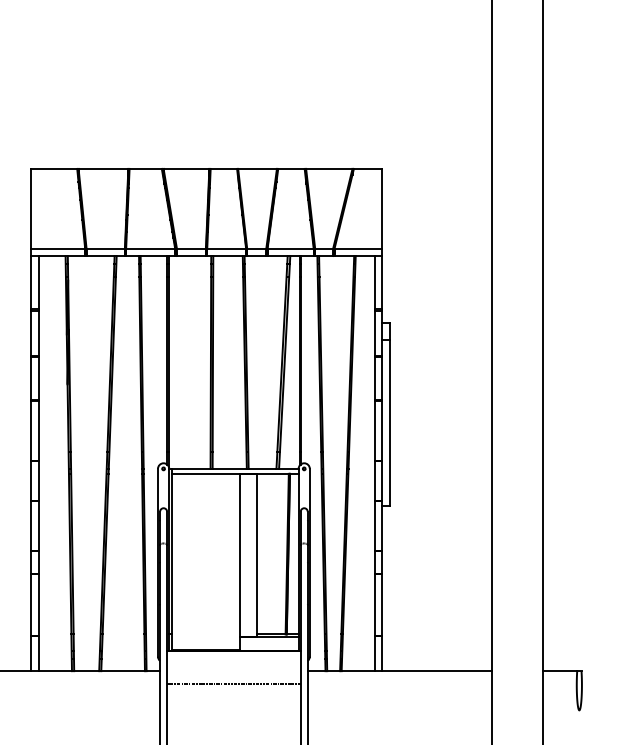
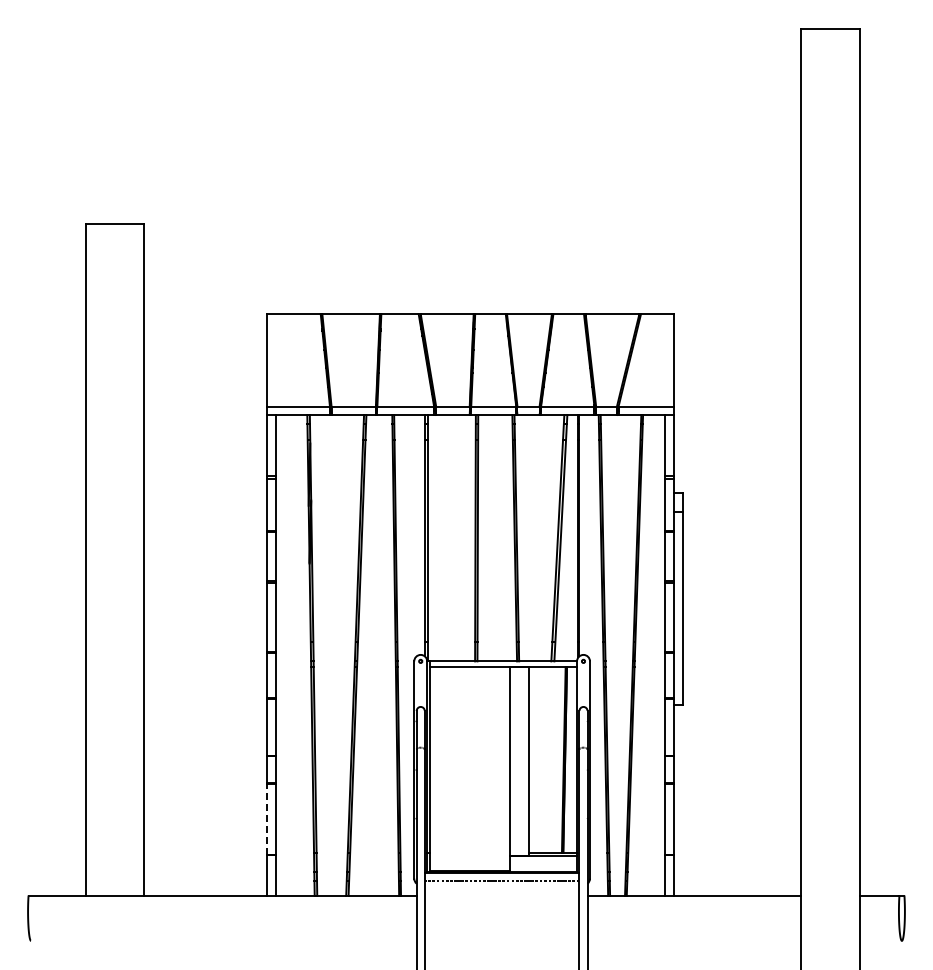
line: (31, 604) -> (267, 818), solid -> dashed
line: (233, 683) -> (501, 880), moved

